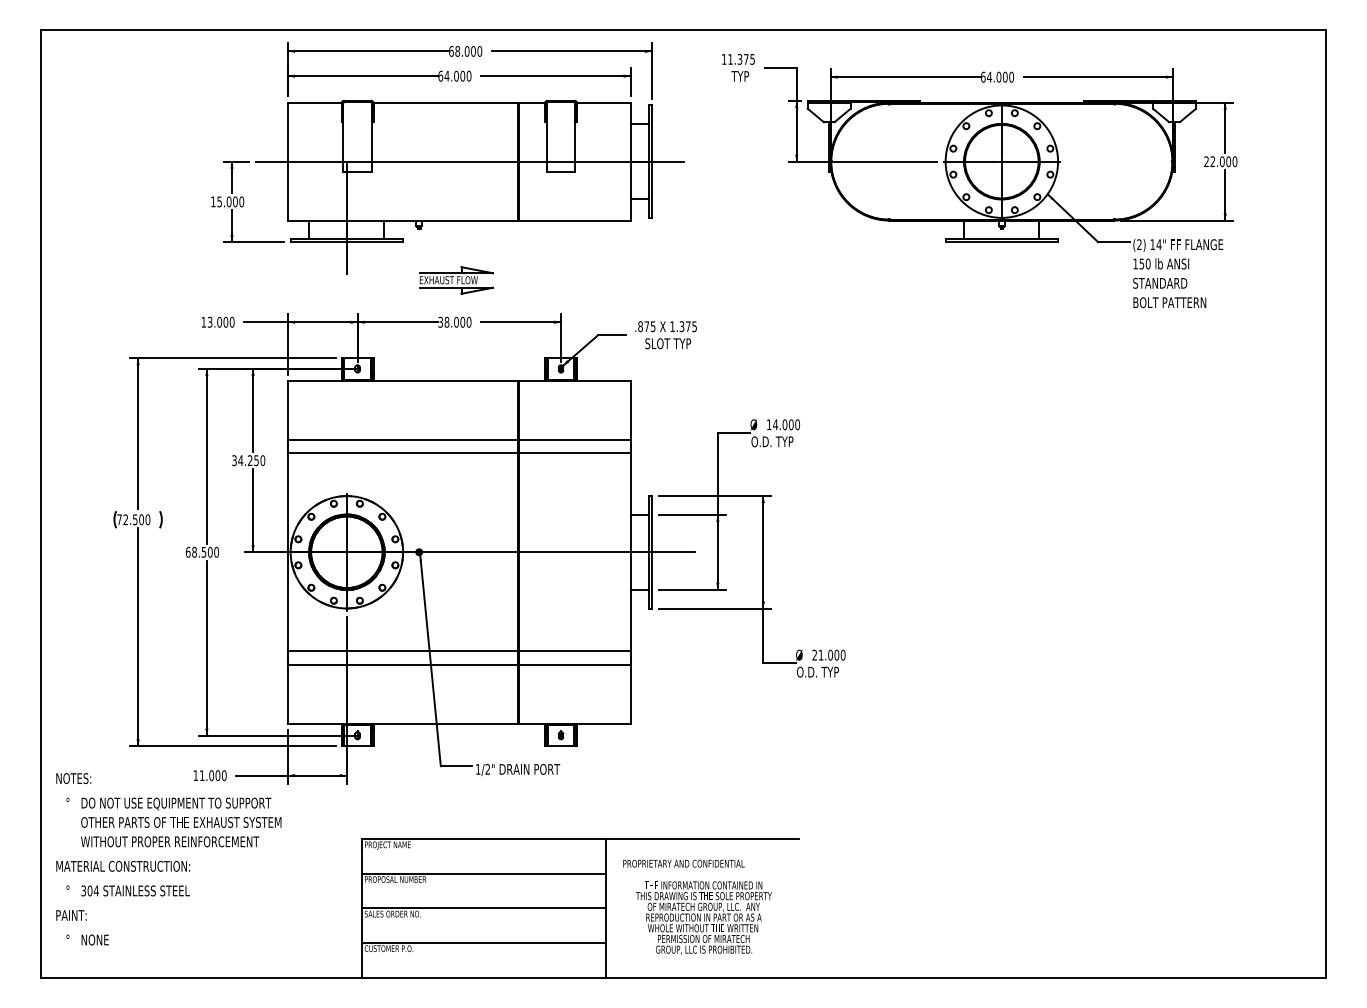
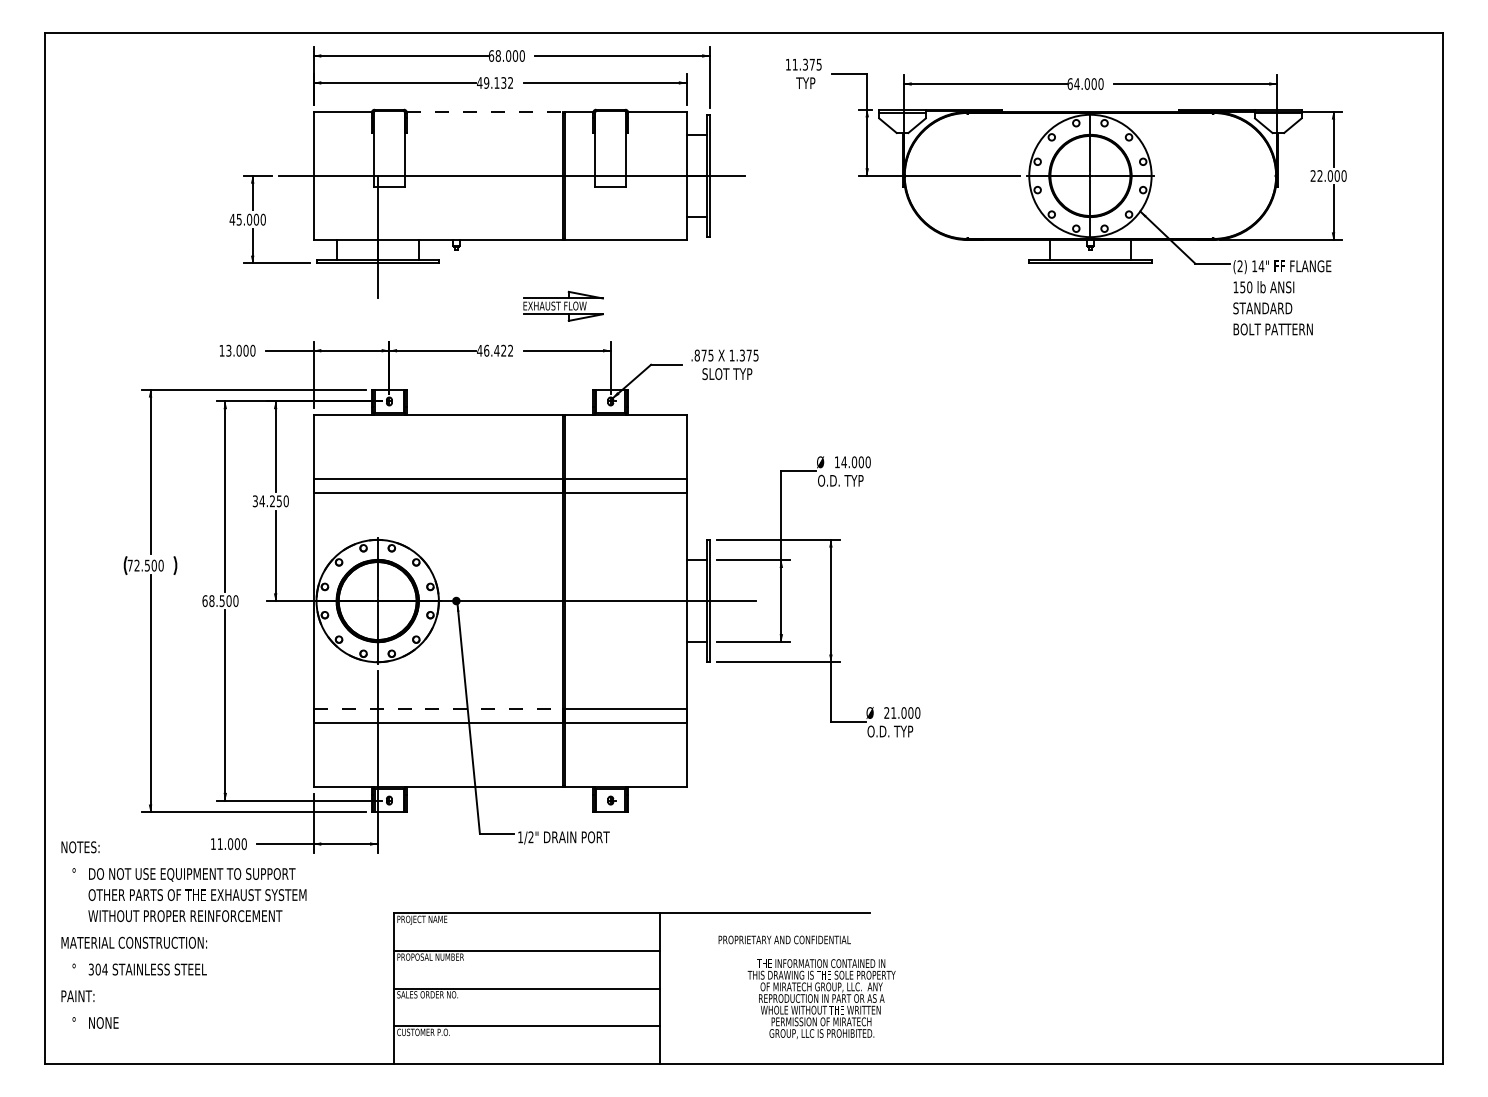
text: (454, 75) -> (494, 82), 64.000 -> 49.132
line: (445, 102) -> (485, 111), solid -> dashed
text: (212, 201) -> (231, 219), 15.000 -> 45.000
part: (456, 280) -> (563, 306), moved
text: (454, 321) -> (494, 349), 38.000 -> 46.422
line: (402, 651) -> (438, 709), solid -> dashed
text: (683, 863) -> (784, 939), moved
text: (703, 917) -> (821, 998), moved

